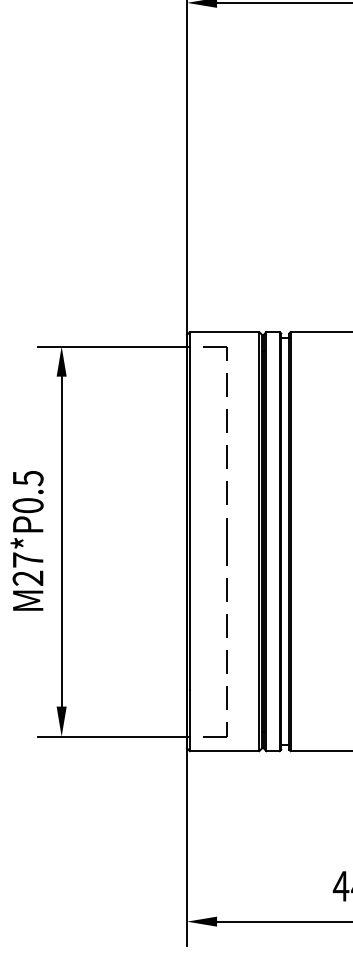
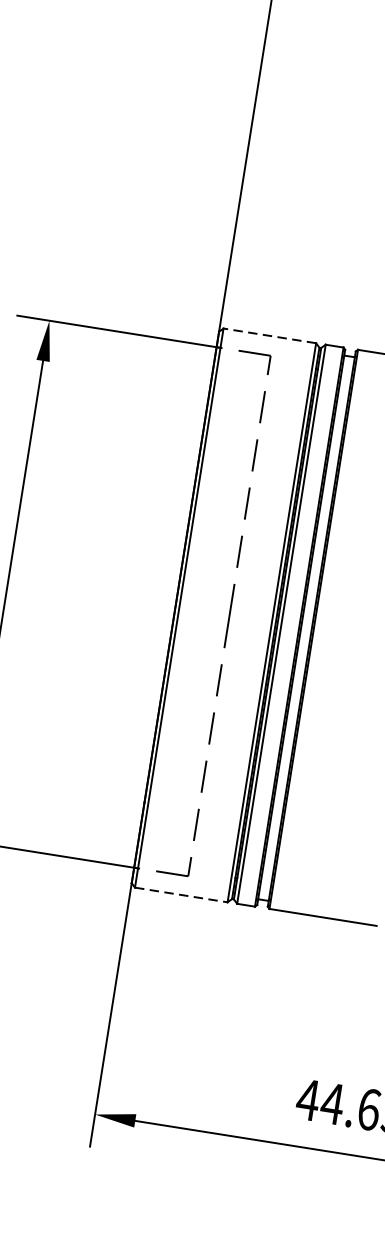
line: (224, 332) -> (269, 336), solid -> dashed
line: (224, 751) -> (181, 895), solid -> dashed

